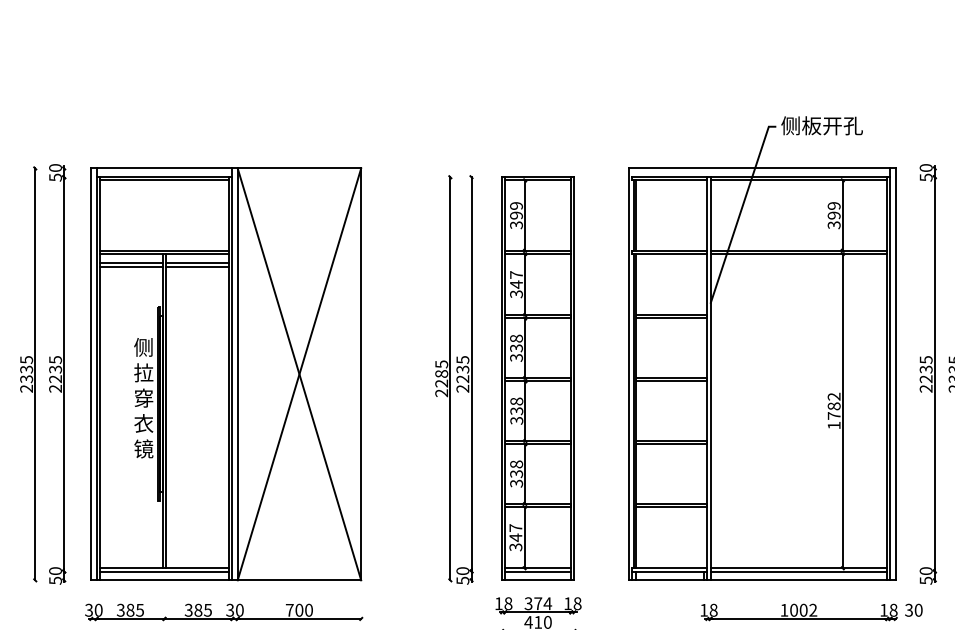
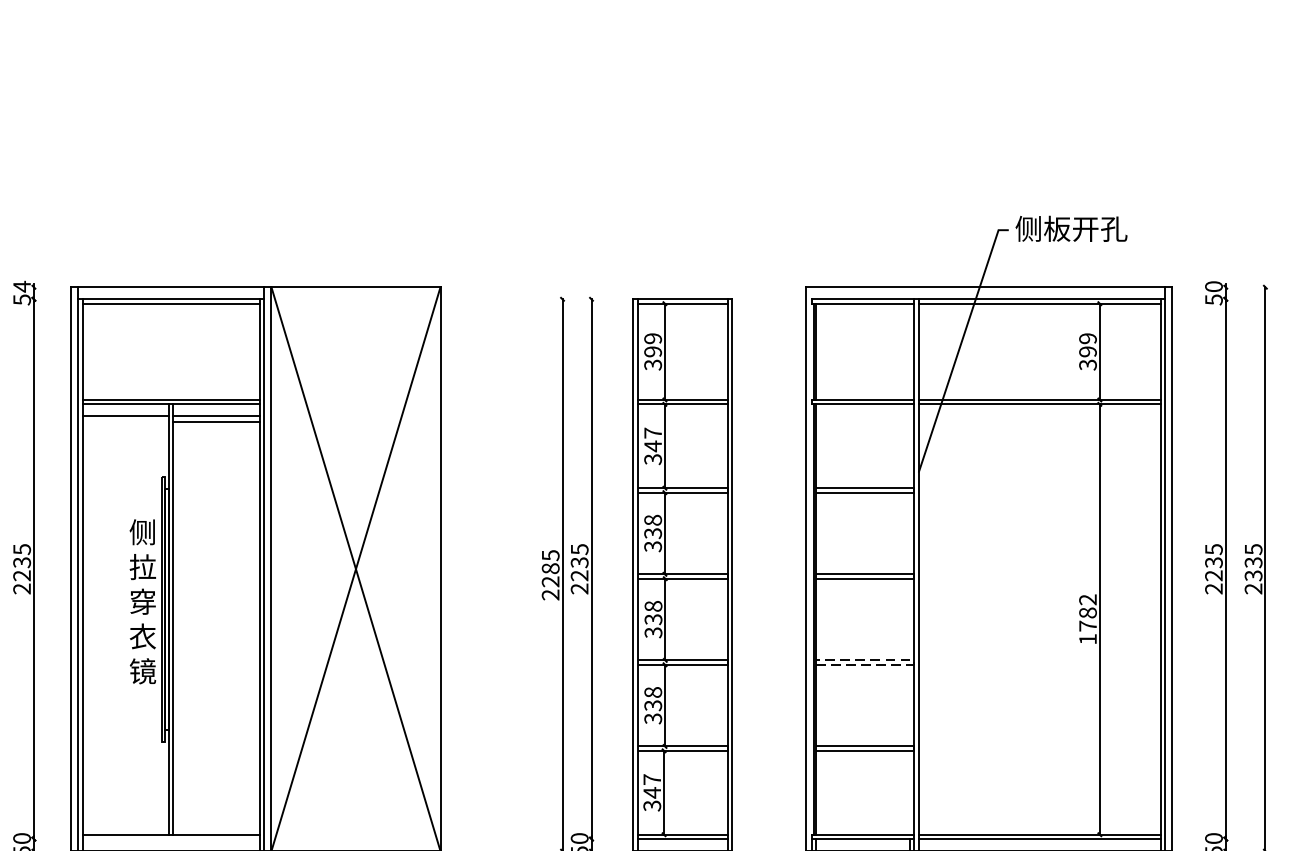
text: (55, 167) -> (21, 285), 50 -> 54
line: (130, 267) -> (124, 422), removed
line: (706, 442) -> (913, 662), solid -> dashed
line: (164, 571) -> (171, 839), removed

